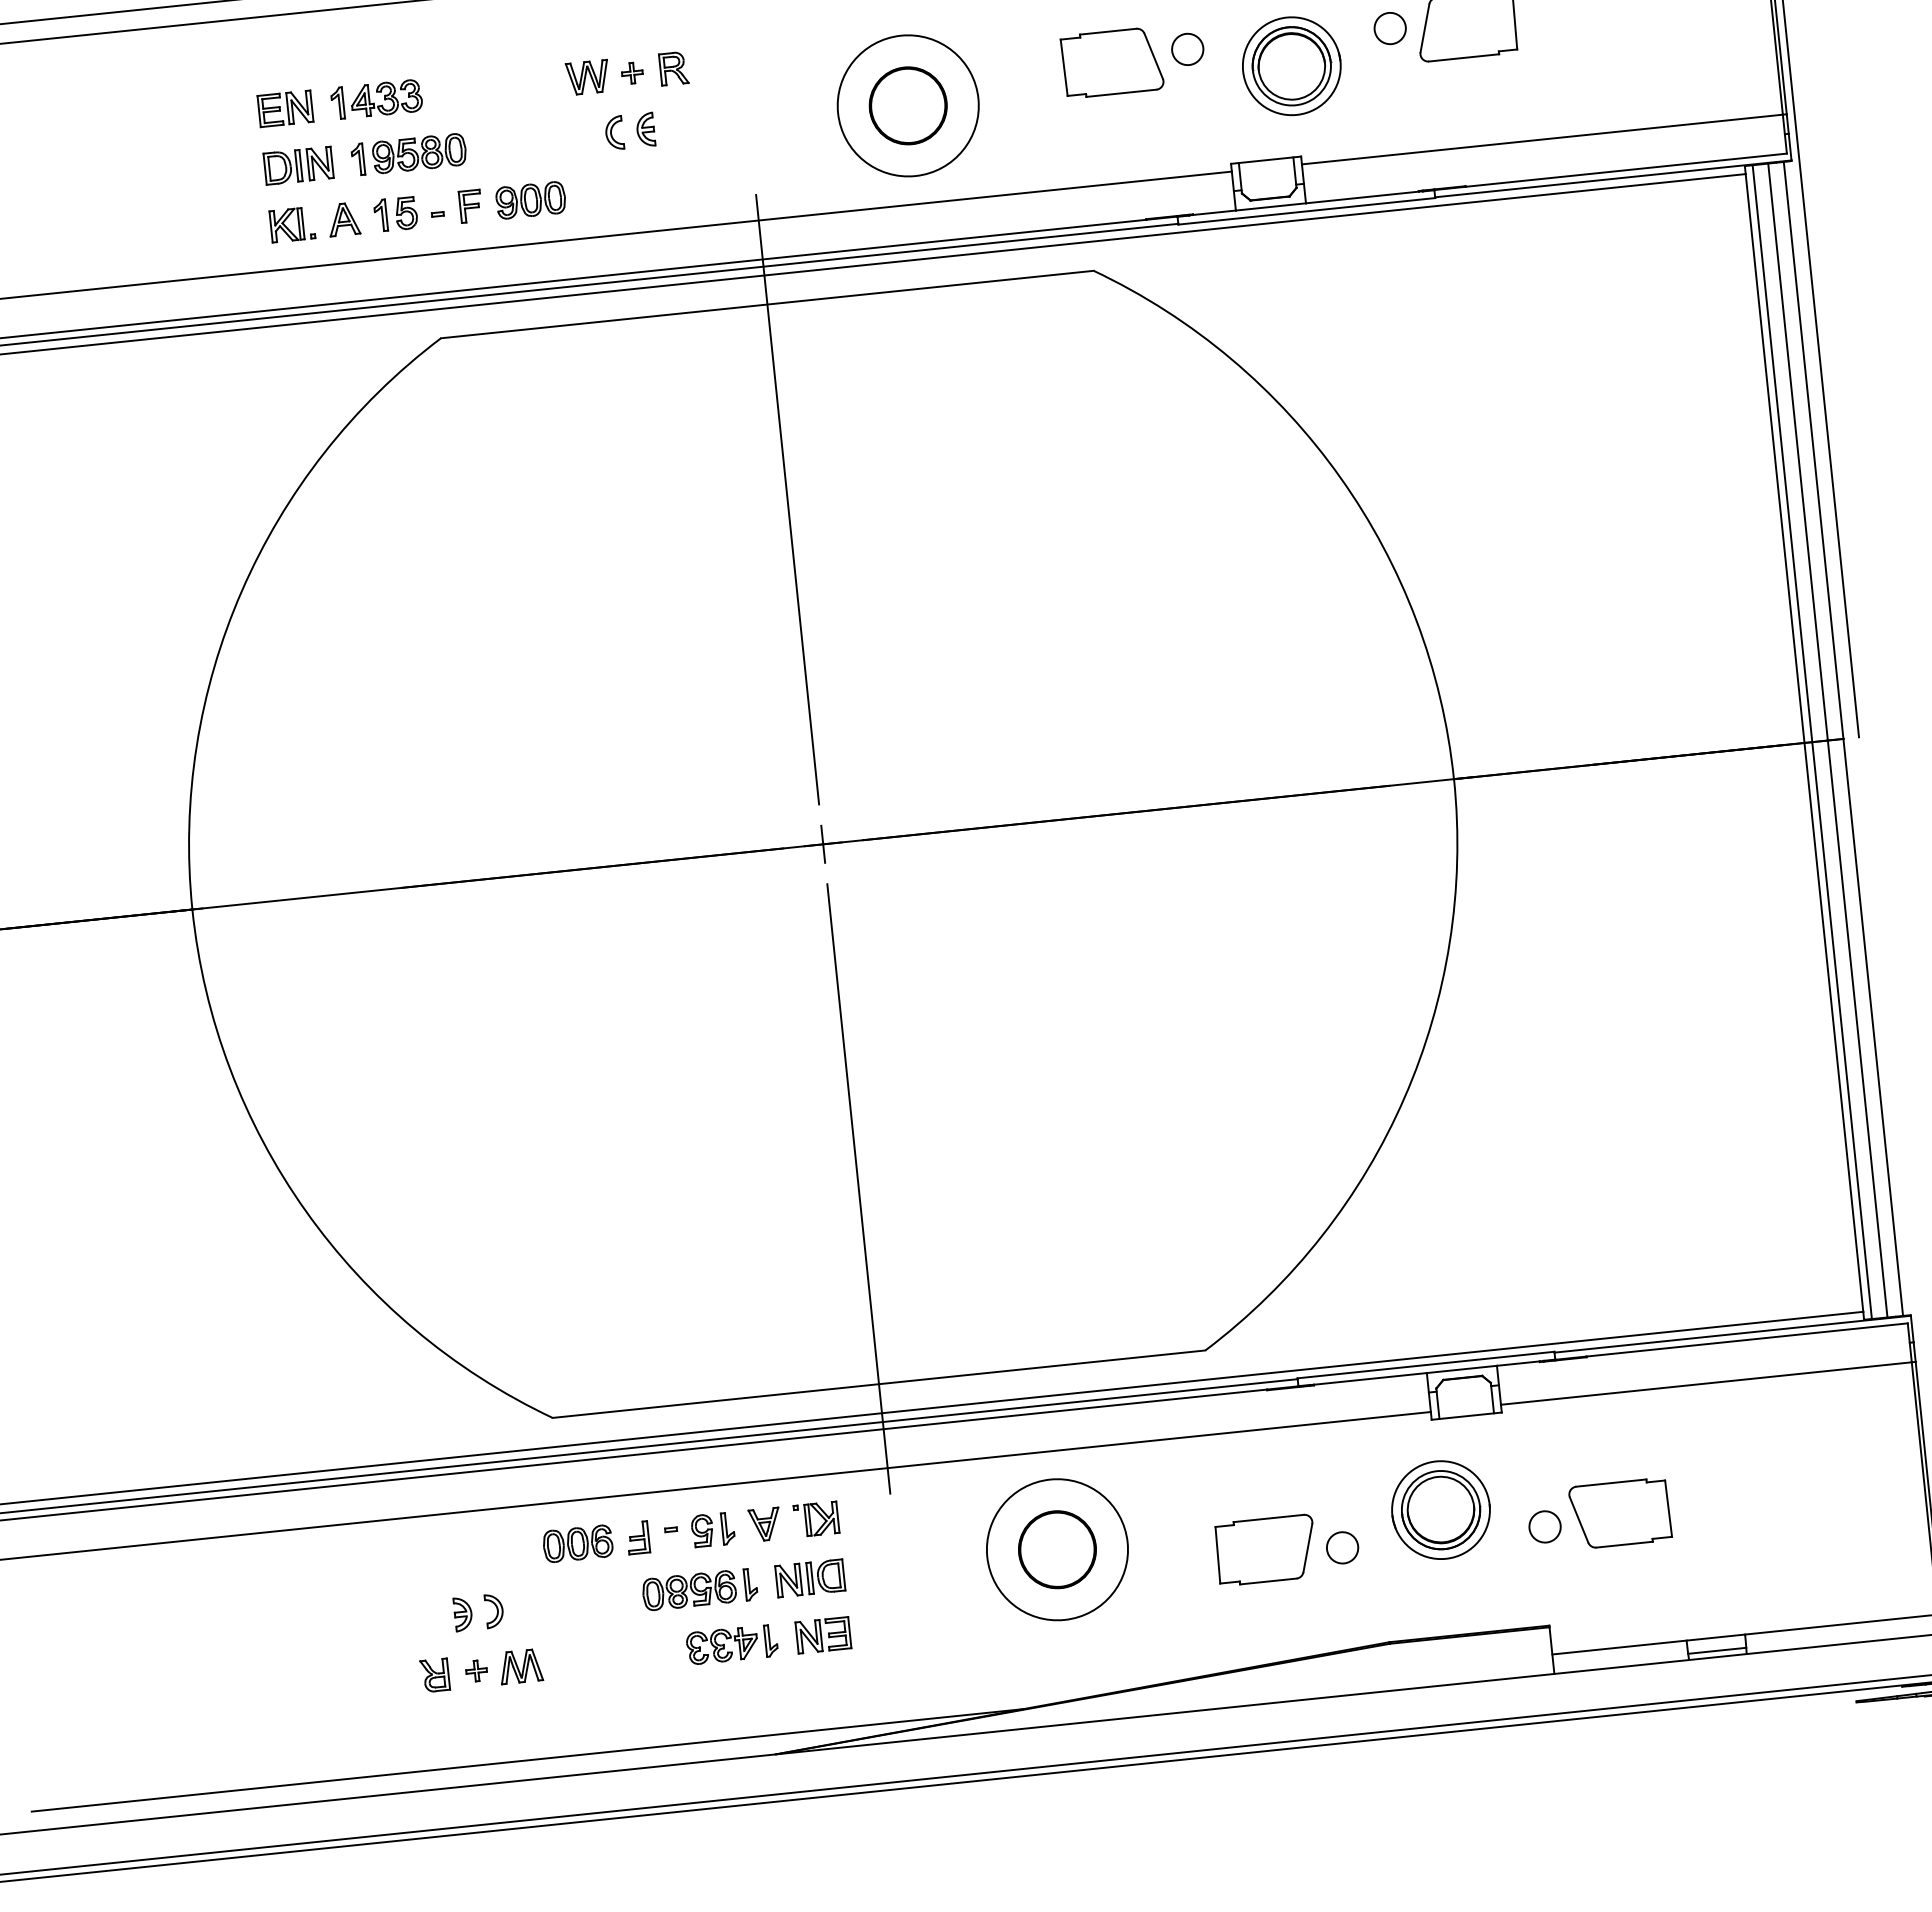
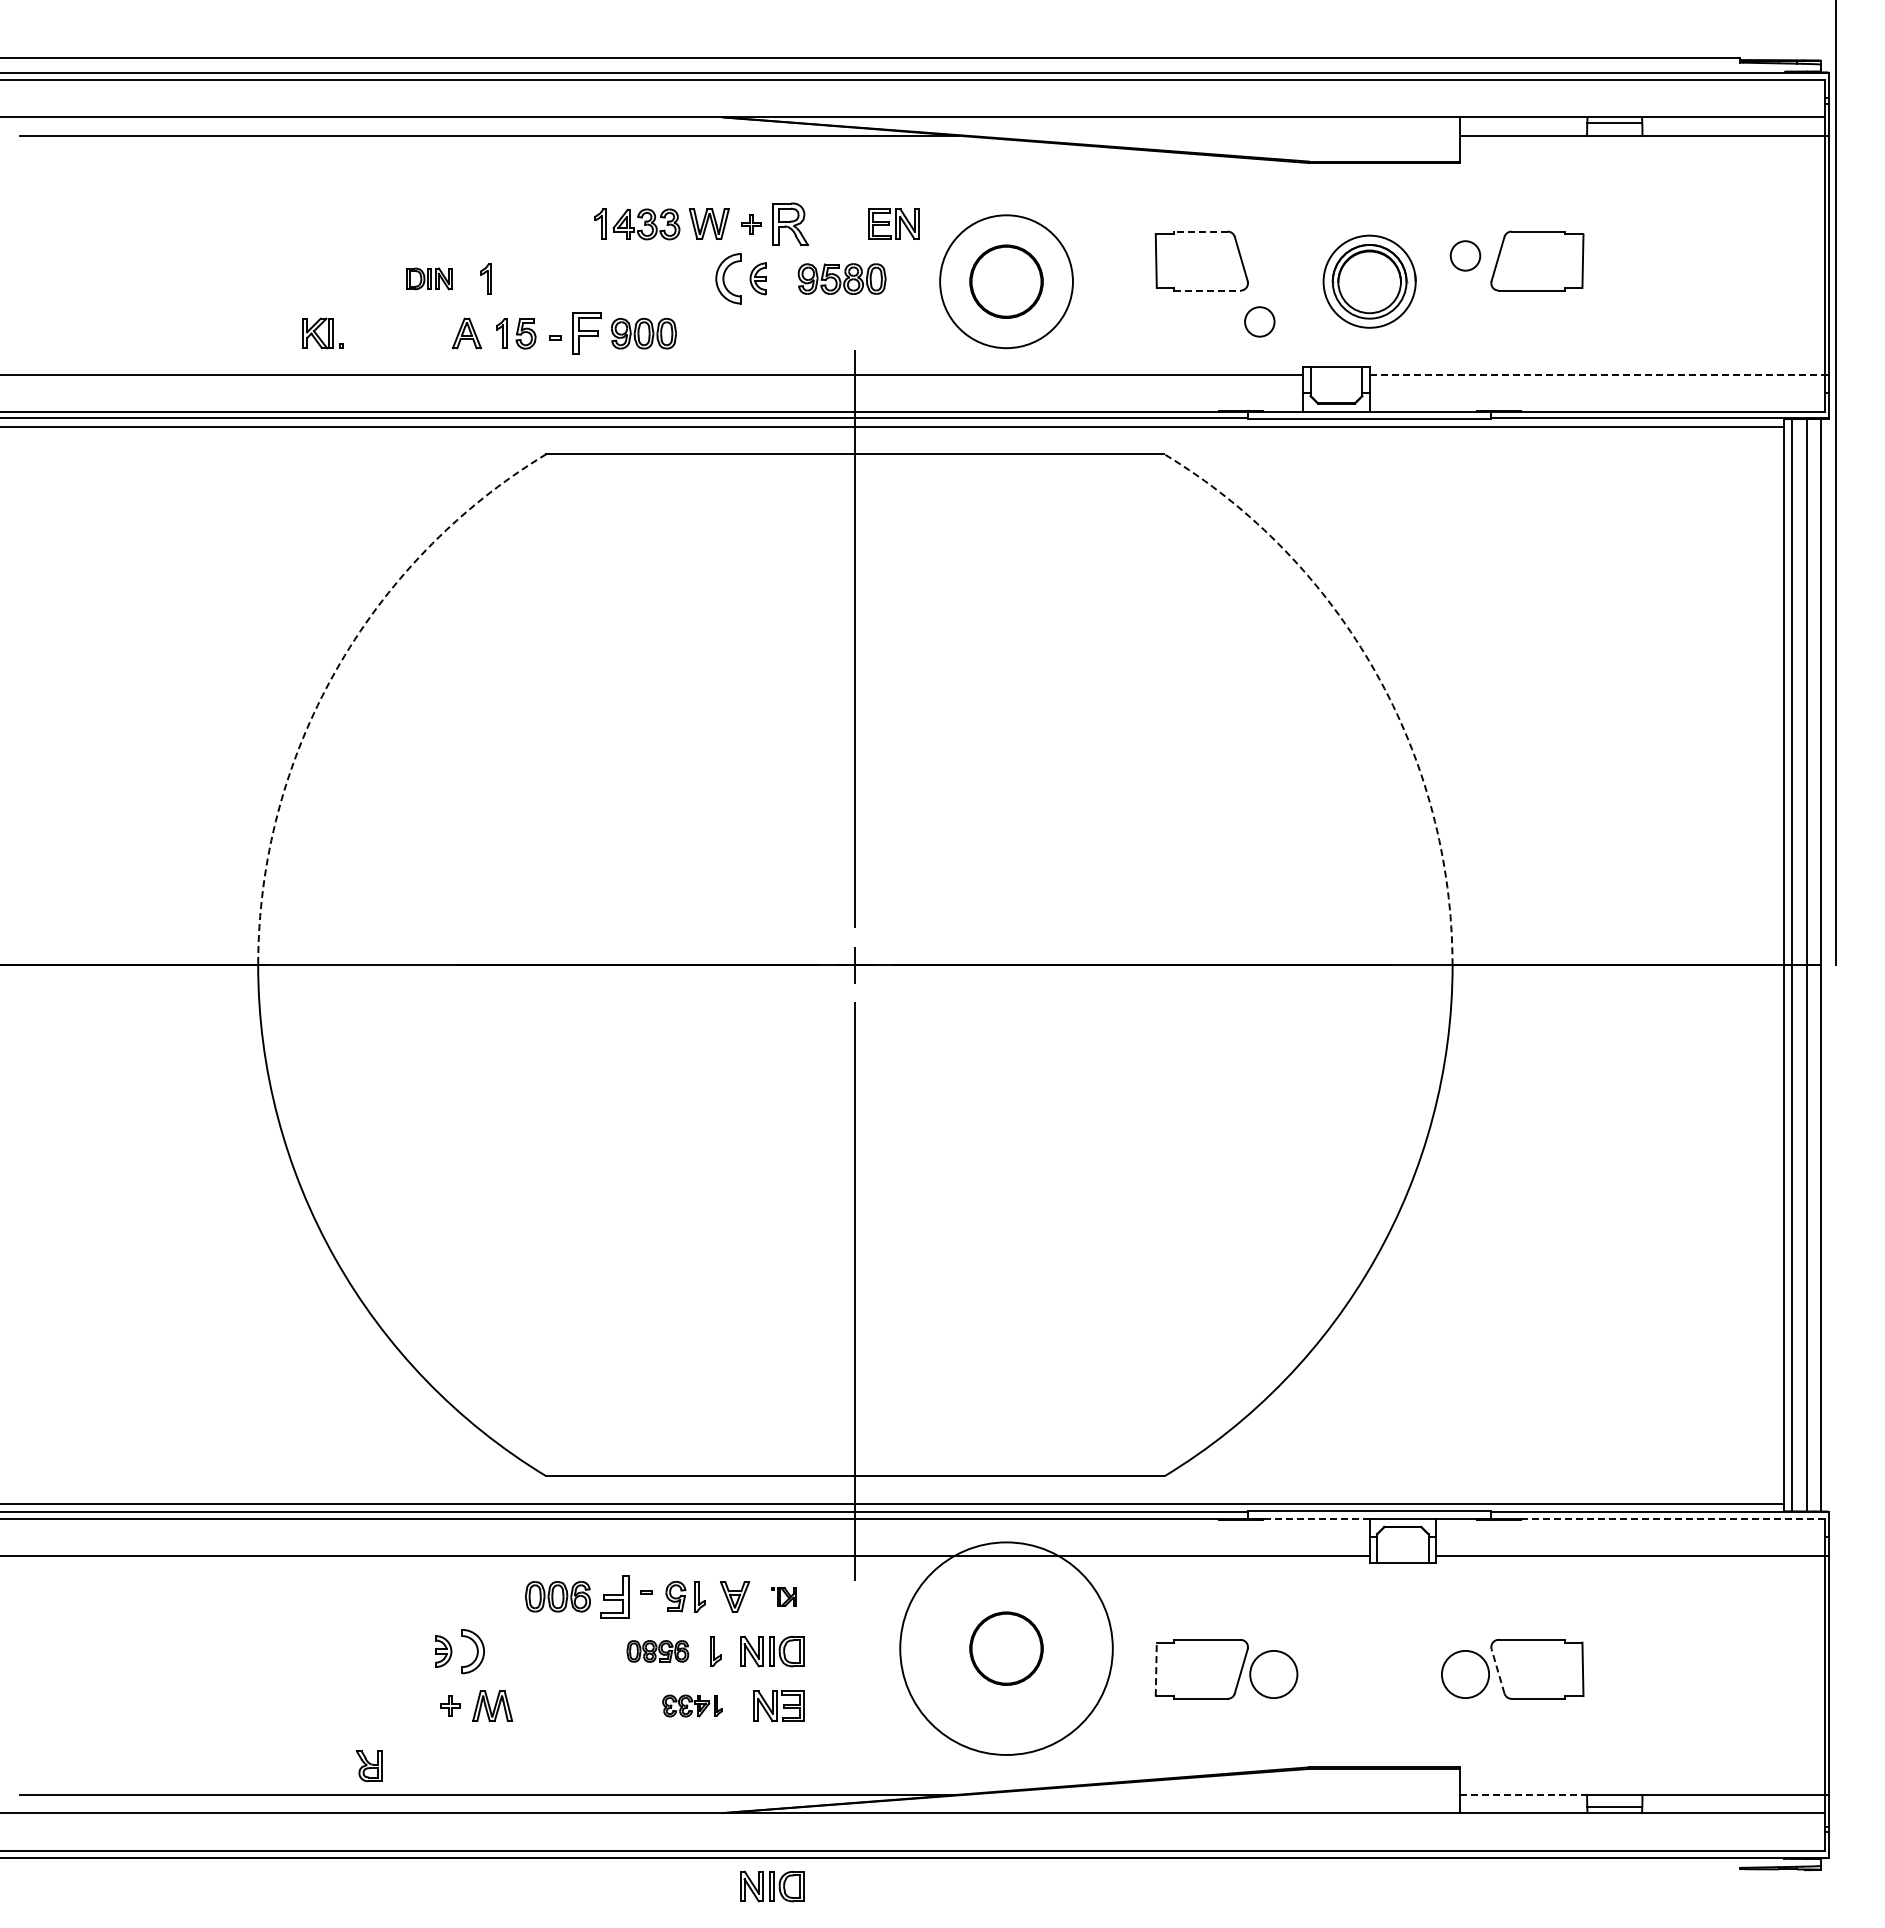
line: (1108, 31) -> (1201, 231), solid -> dashed
circle: (1187, 49) -> (1259, 321), moved
part: (673, 67) -> (790, 223), size x1.4
line: (1121, 93) -> (1207, 290), solid -> dashed
part: (376, 99) -> (637, 224), moved
part: (284, 108) -> (893, 223), moved
part: (614, 132) -> (728, 278), size x1.6
line: (1542, 139) -> (1597, 374), solid -> dashed
part: (418, 153) -> (841, 278), moved
part: (298, 165) -> (429, 278), size x0.7
part: (470, 206) -> (586, 333), size x1.4
part: (291, 224) -> (322, 333), moved
arc: (1340, 477) -> (1375, 671), solid -> dashed
arc: (241, 590) -> (335, 671), solid -> dashed
line: (1746, 1339) -> (1672, 1518), solid -> dashed
line: (1369, 1378) -> (1315, 1518), solid -> dashed
part: (1440, 1509) -> (1369, 1648), removed
part: (816, 1518) -> (783, 1596), size x0.6
line: (1578, 1519) -> (1497, 1670), solid -> dashed
circle: (1545, 1526) -> (1465, 1674), size x1.6
part: (637, 1537) -> (614, 1596), size x1.4
circle: (1342, 1547) -> (1273, 1674), size x1.6
circle: (1057, 1549) -> (1006, 1648), size x1.6
line: (1218, 1555) -> (1156, 1669), solid -> dashed
part: (689, 1590) -> (657, 1651), size x0.7
part: (493, 1611) -> (472, 1651), size x1.4
part: (731, 1644) -> (692, 1705), size x0.7
line: (1619, 1647) -> (1523, 1794), solid -> dashed
part: (434, 1674) -> (368, 1765), moved
part: (836, 1826) -> (772, 1886), added

